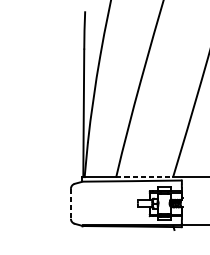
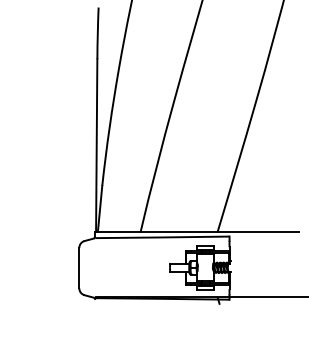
line: (144, 176) -> (179, 231), dashed -> solid
line: (71, 204) -> (79, 268), dashed -> solid

